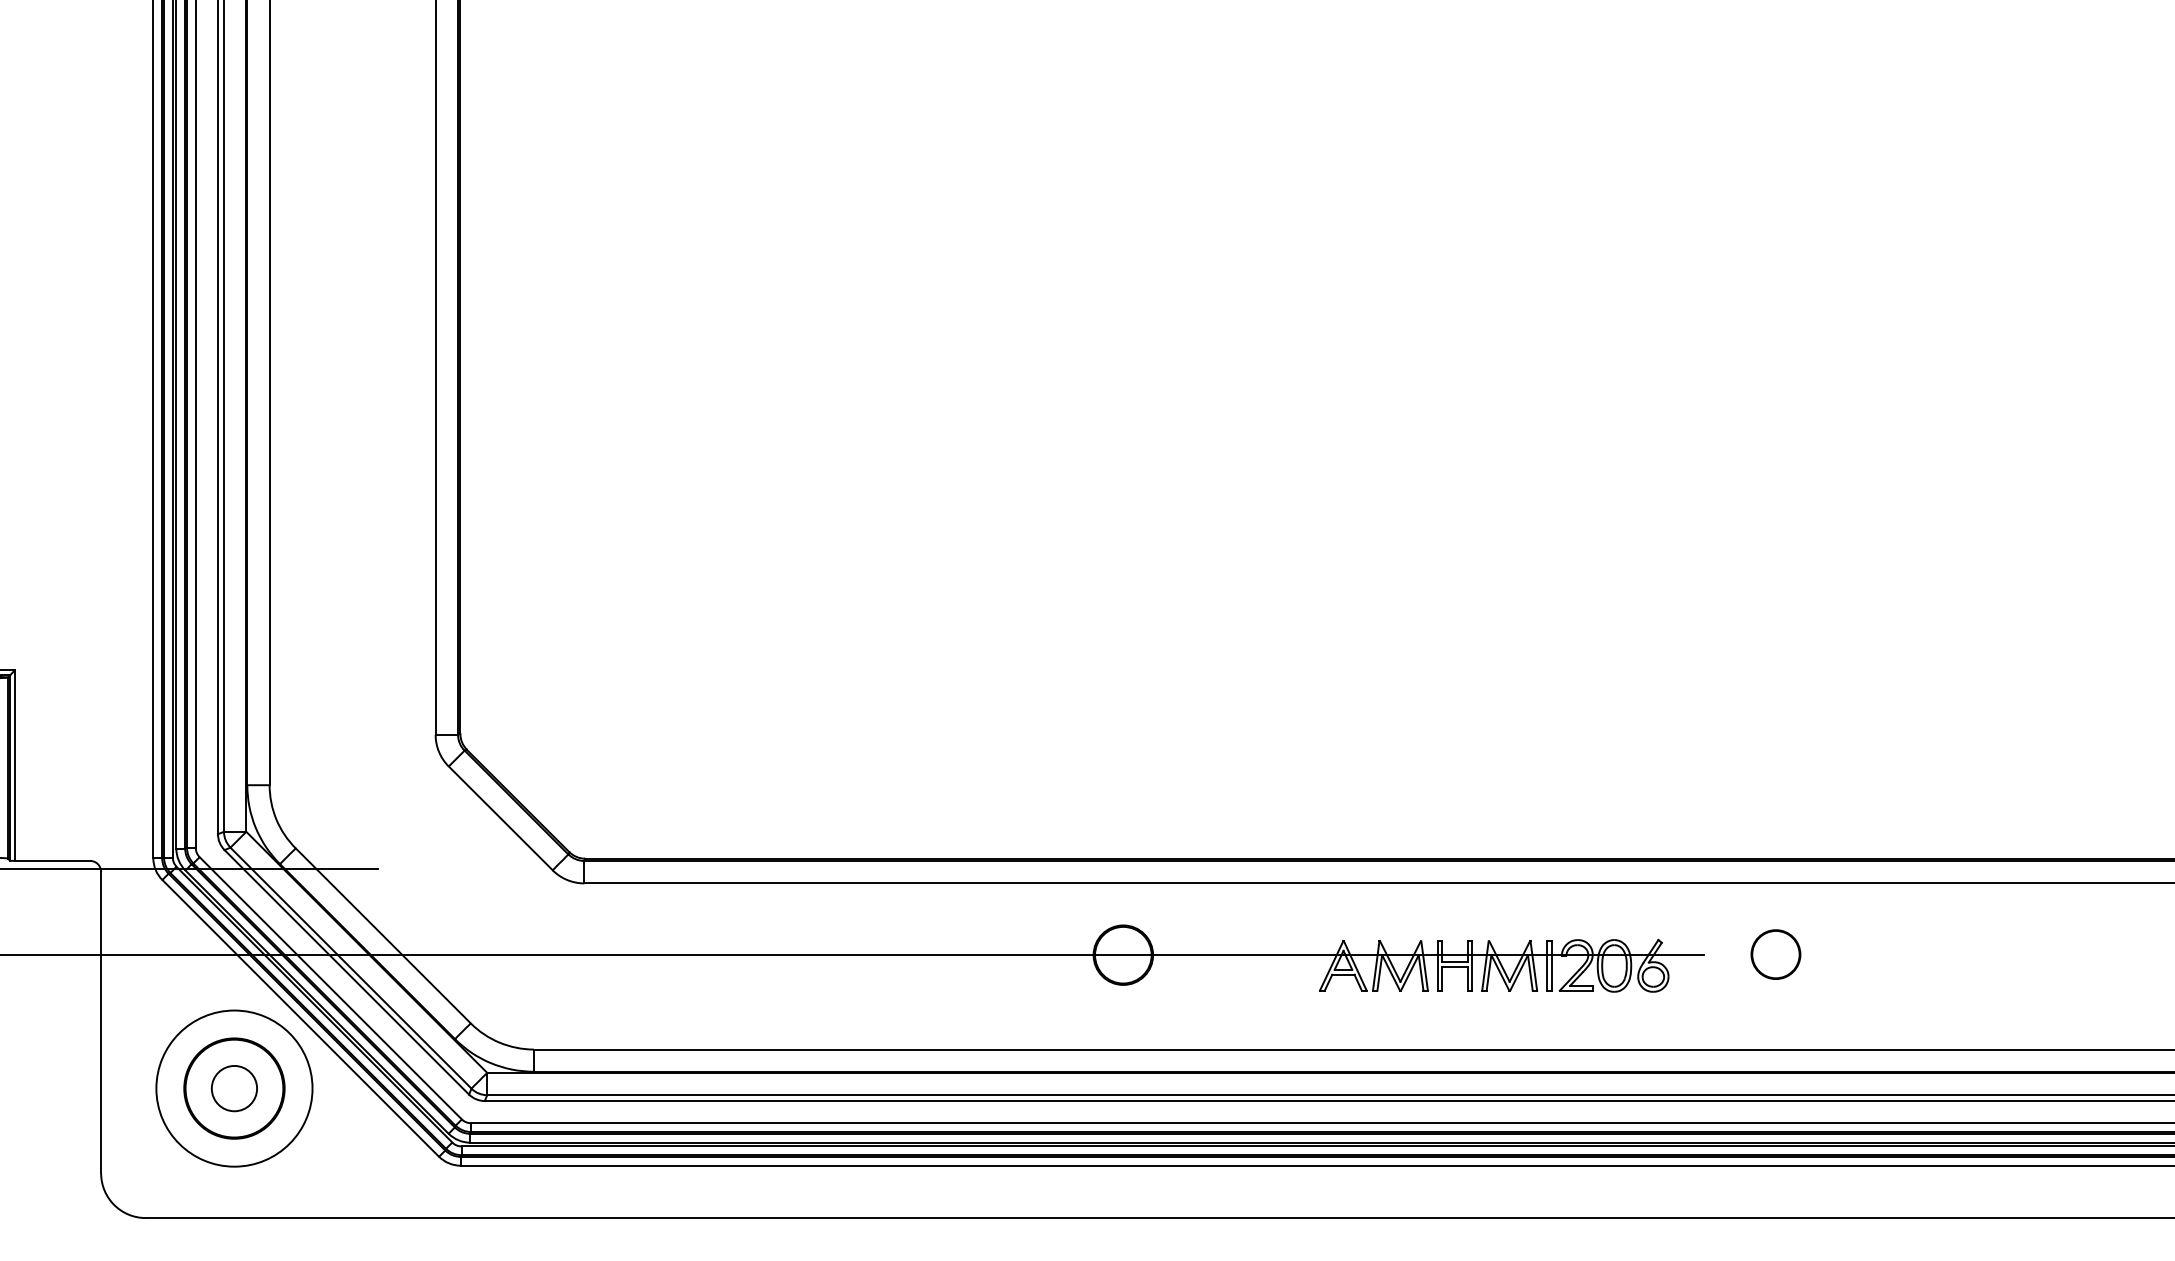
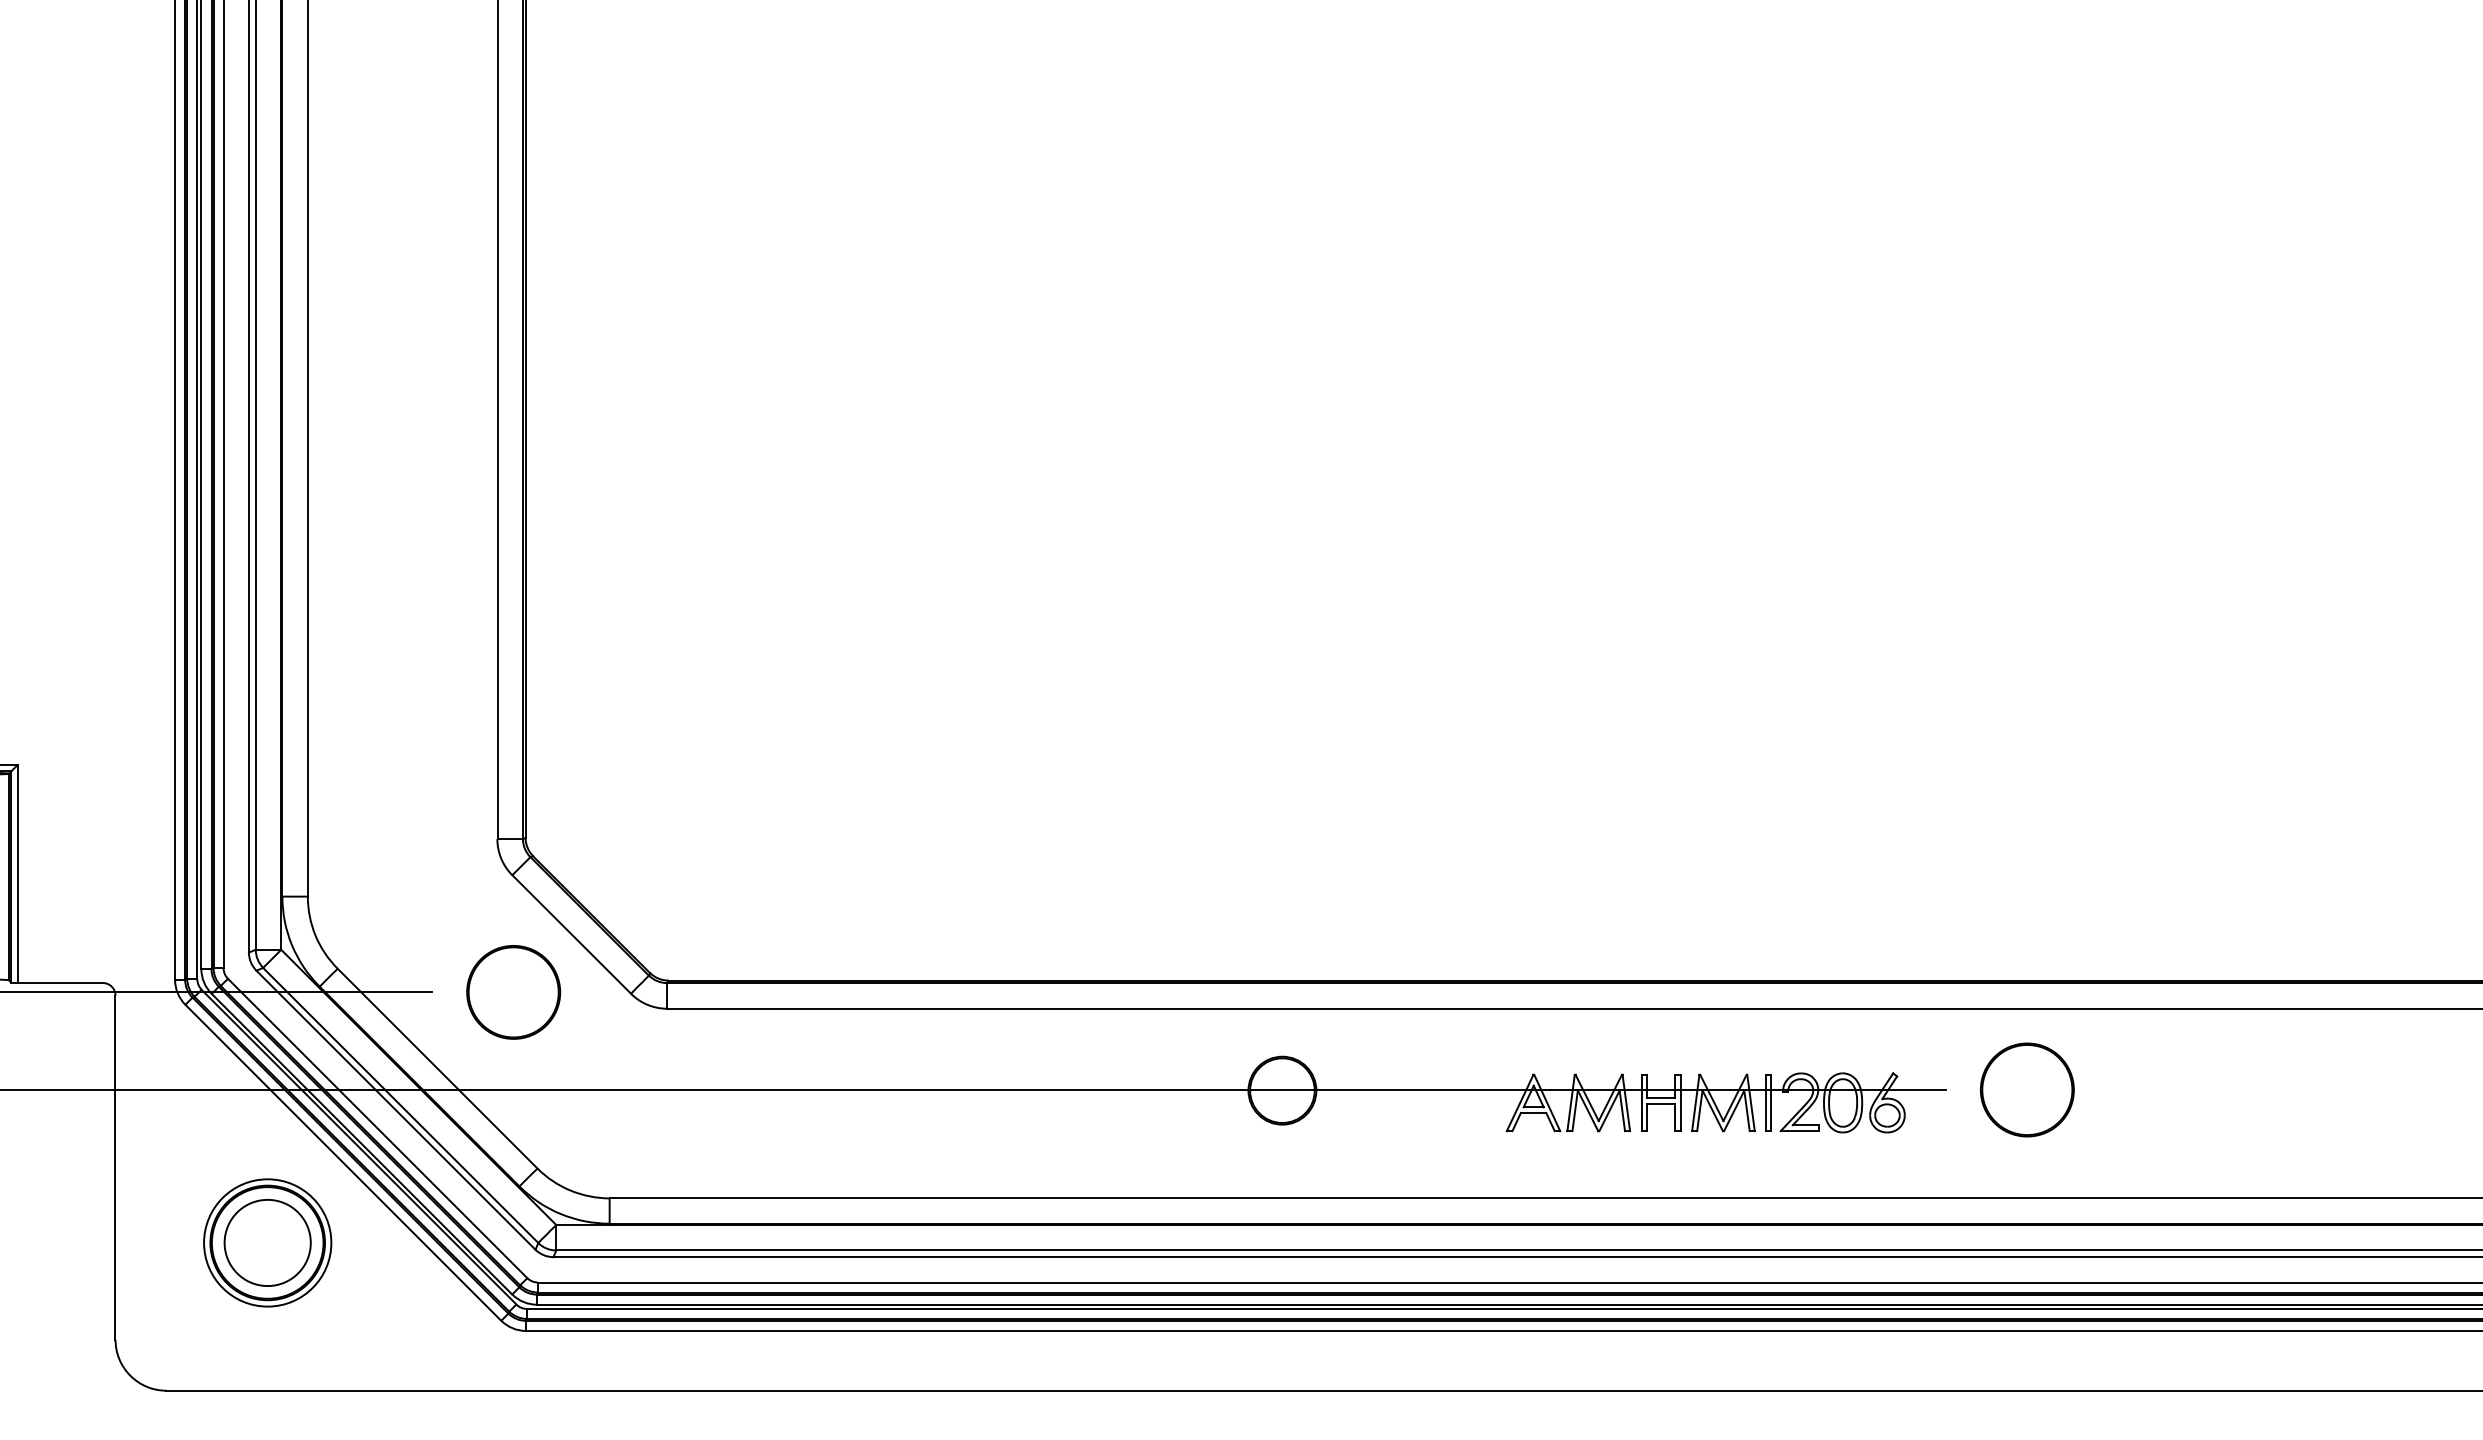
part: (449, 869) -> (513, 992), added
circle: (1776, 954) -> (2027, 1089), size x1.67
circle: (234, 1088) -> (267, 1242), size x0.71
circle: (234, 1088) -> (267, 1242), size x1.67

